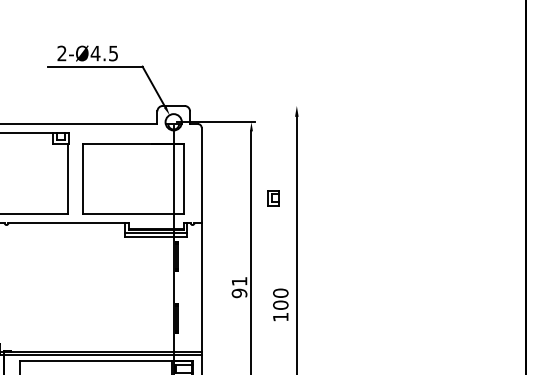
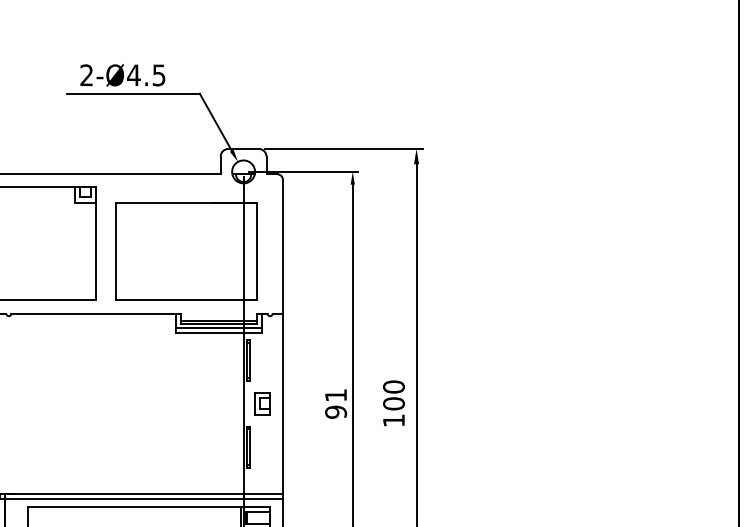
line: (244, 105) -> (343, 148), added
part: (273, 198) -> (262, 403), moved
text: (280, 304) -> (393, 403), moved

